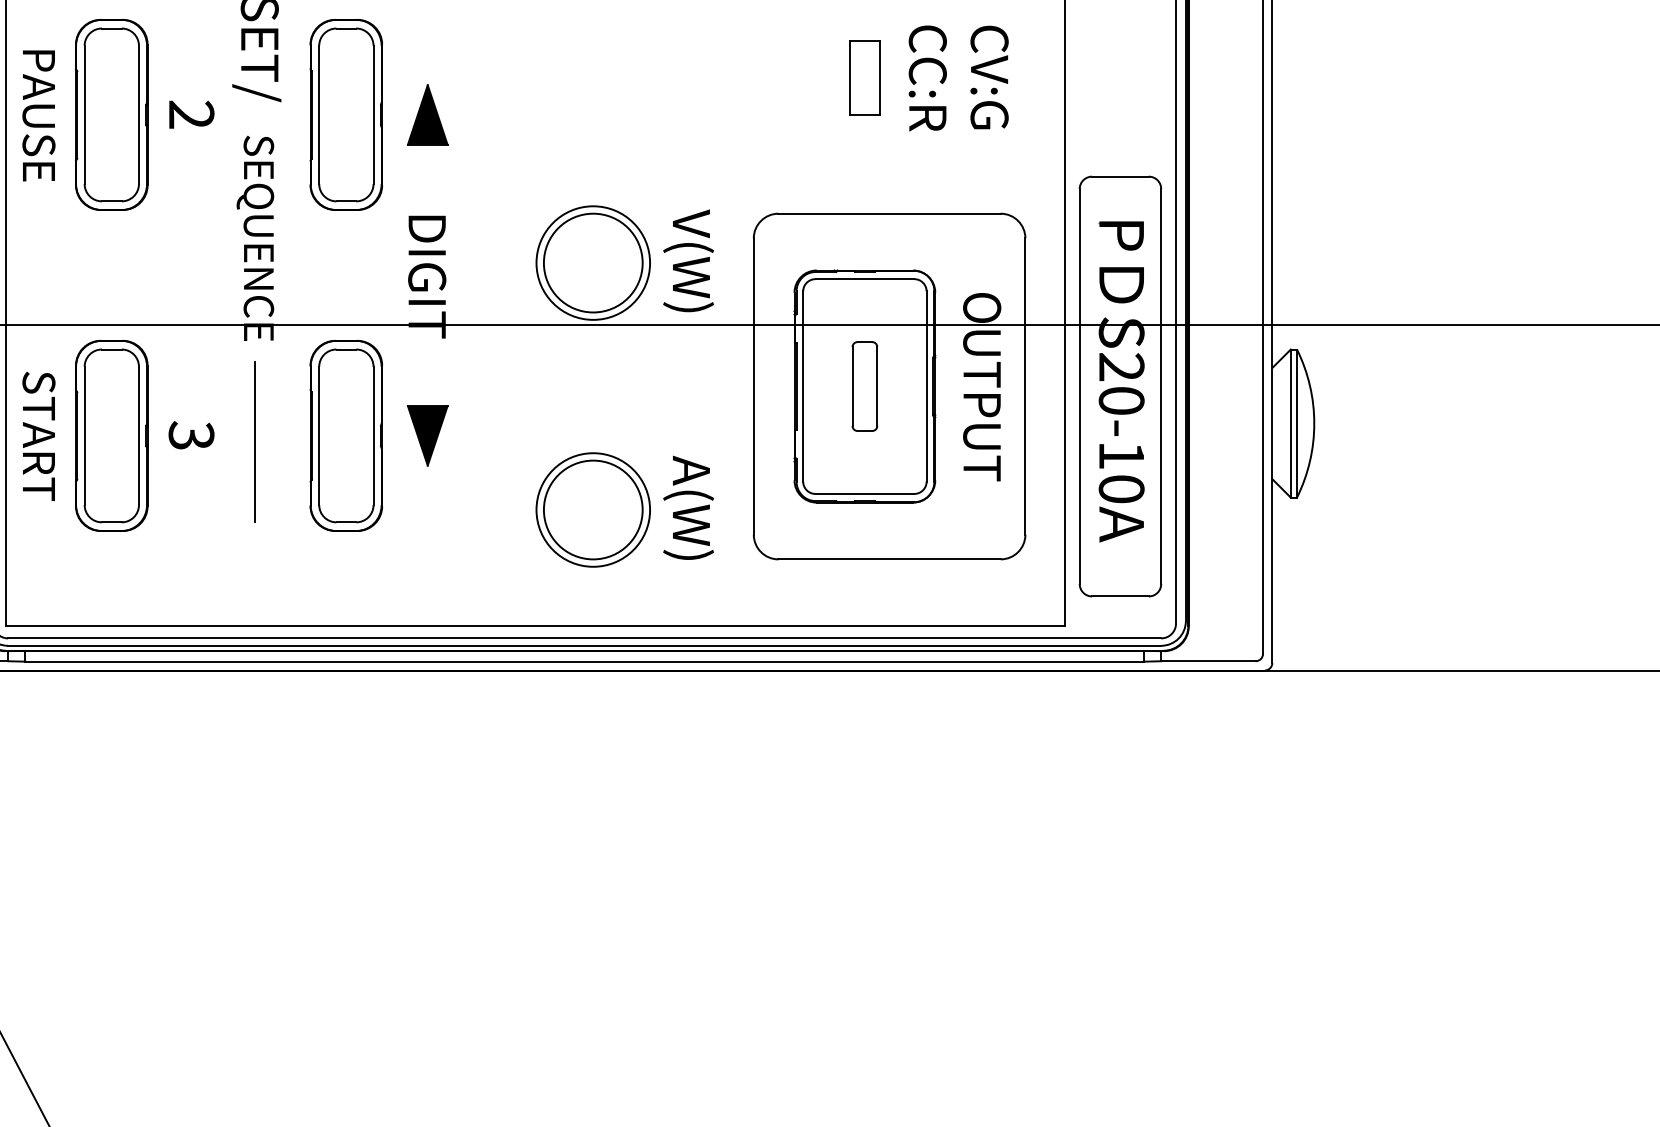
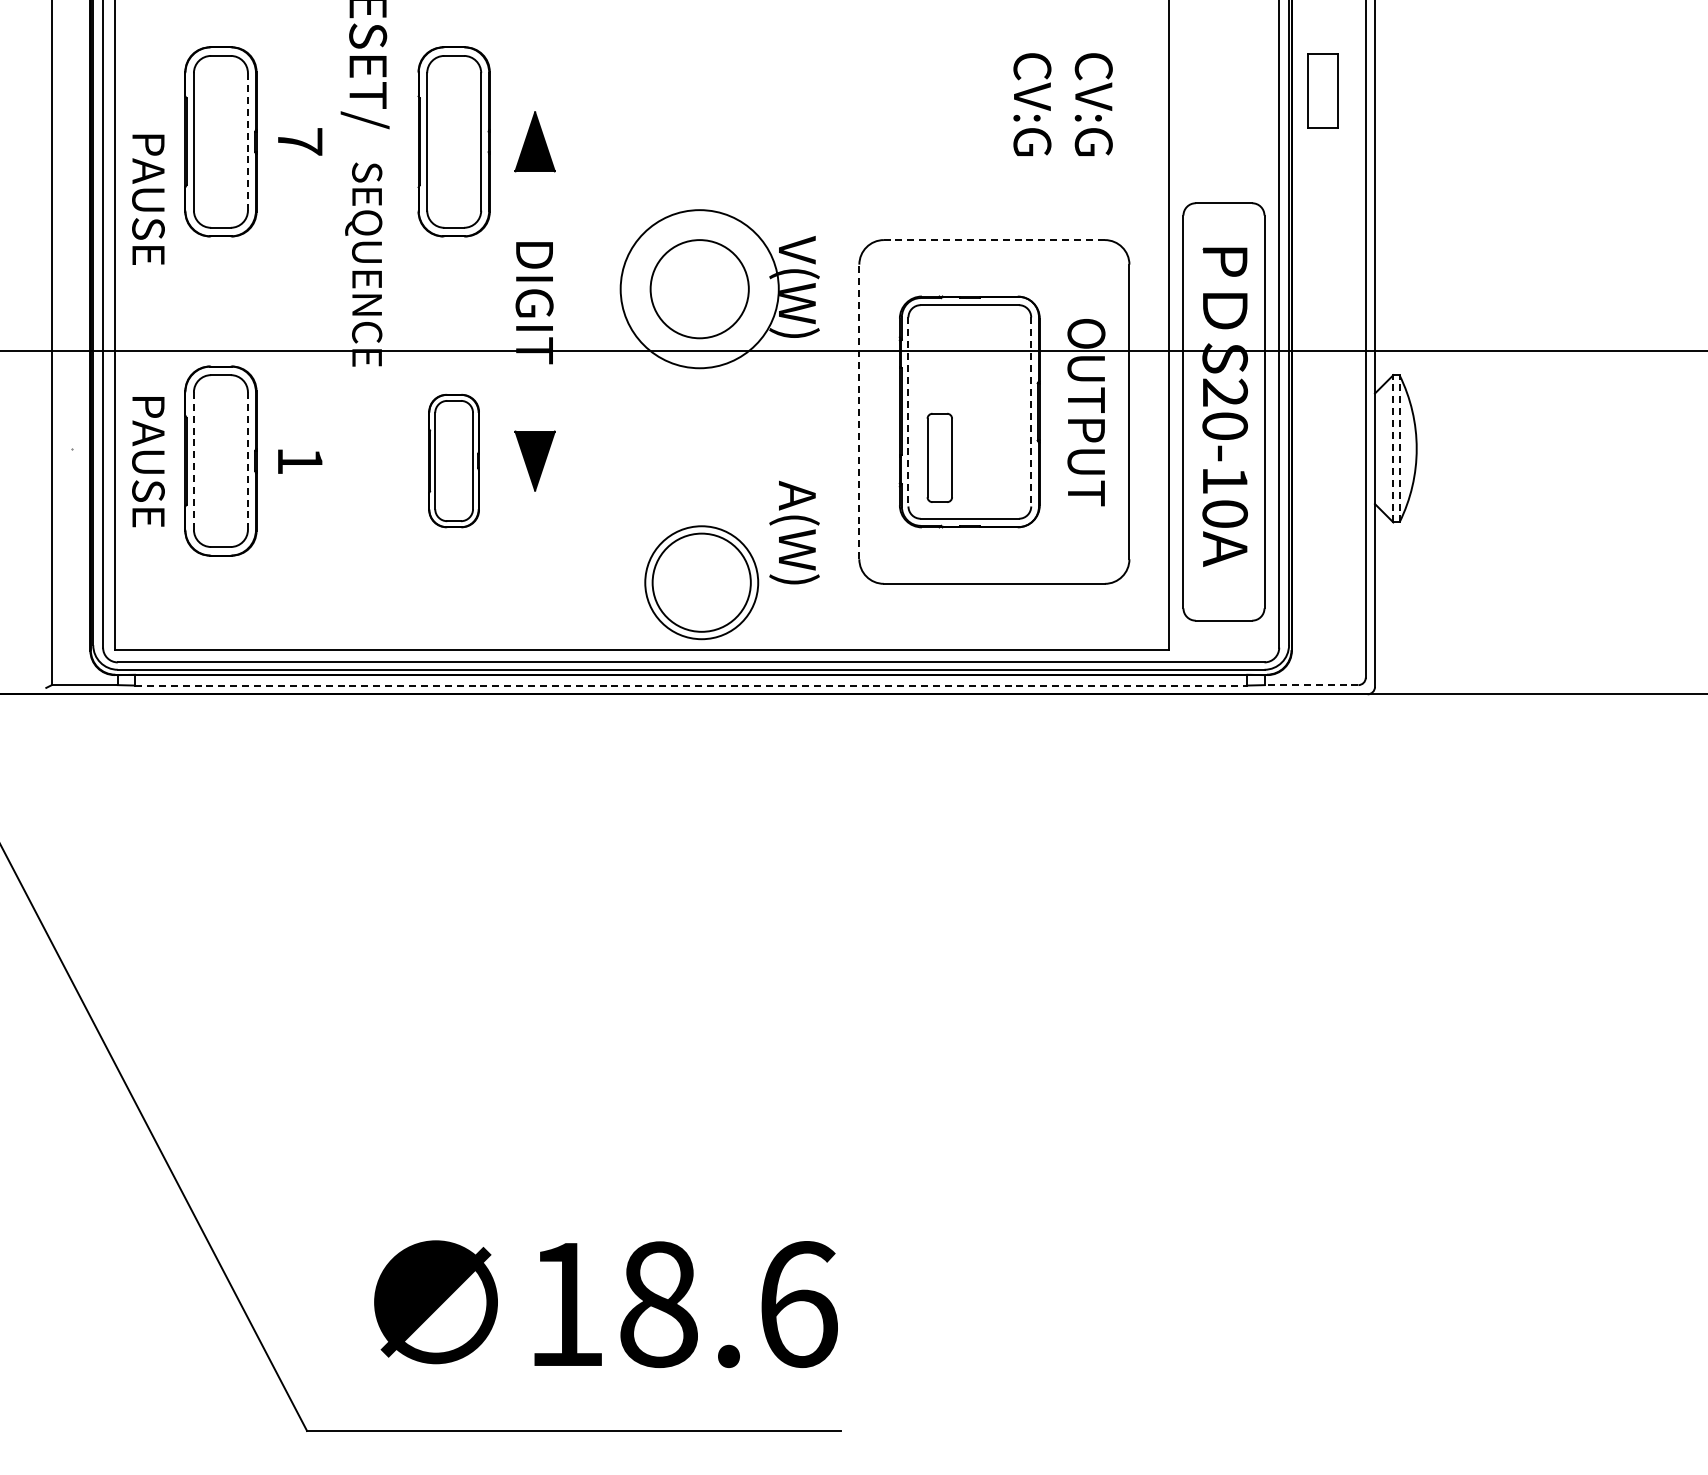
part: (864, 77) -> (1322, 90), moved
text: (927, 78) -> (1032, 105), CC:R -> CV:G
line: (138, 114) -> (247, 141), solid -> dashed
text: (191, 114) -> (300, 141), 2 -> 7
text: (38, 115) -> (148, 199), moved
line: (888, 214) -> (993, 240), solid -> dashed
circle: (593, 262) -> (699, 288), size x1.4
line: (753, 386) -> (859, 411), solid -> dashed
line: (803, 386) -> (908, 411), solid -> dashed
part: (864, 386) -> (939, 457), moved
line: (926, 386) -> (1031, 411), solid -> dashed
line: (1290, 423) -> (1393, 448), solid -> dashed
line: (1296, 423) -> (1399, 448), solid -> dashed
text: (191, 435) -> (300, 460), 3 -> 1
part: (345, 435) -> (453, 460), size x0.7
line: (84, 436) -> (193, 461), solid -> dashed
line: (138, 436) -> (247, 461), solid -> dashed
text: (38, 437) -> (148, 462), START -> PAUSE
line: (255, 442) -> (363, 467), removed
part: (593, 509) -> (701, 582), moved
line: (585, 661) -> (691, 685), solid -> dashed
line: (1208, 661) -> (1311, 685), solid -> dashed

